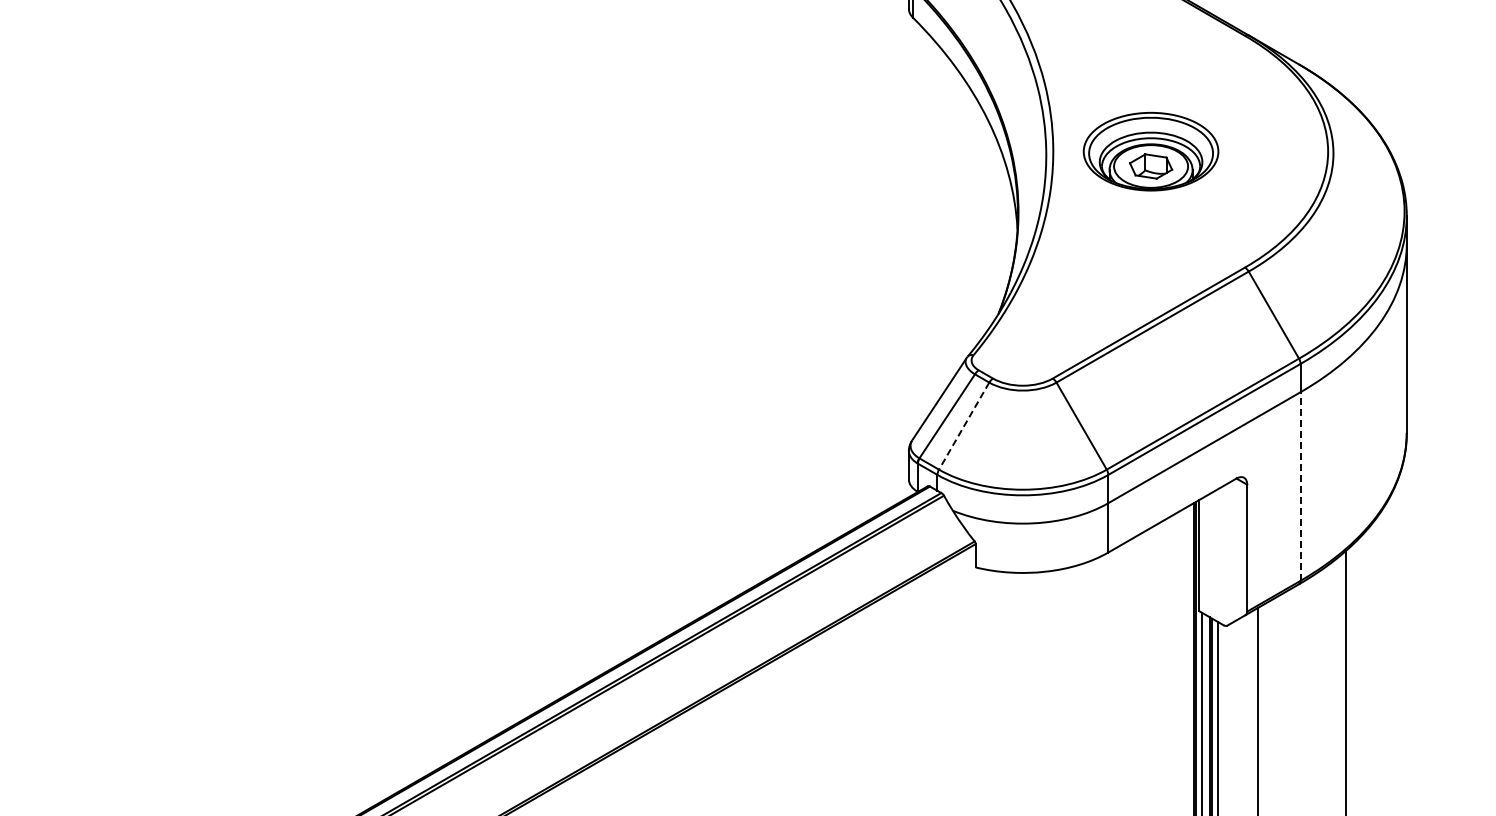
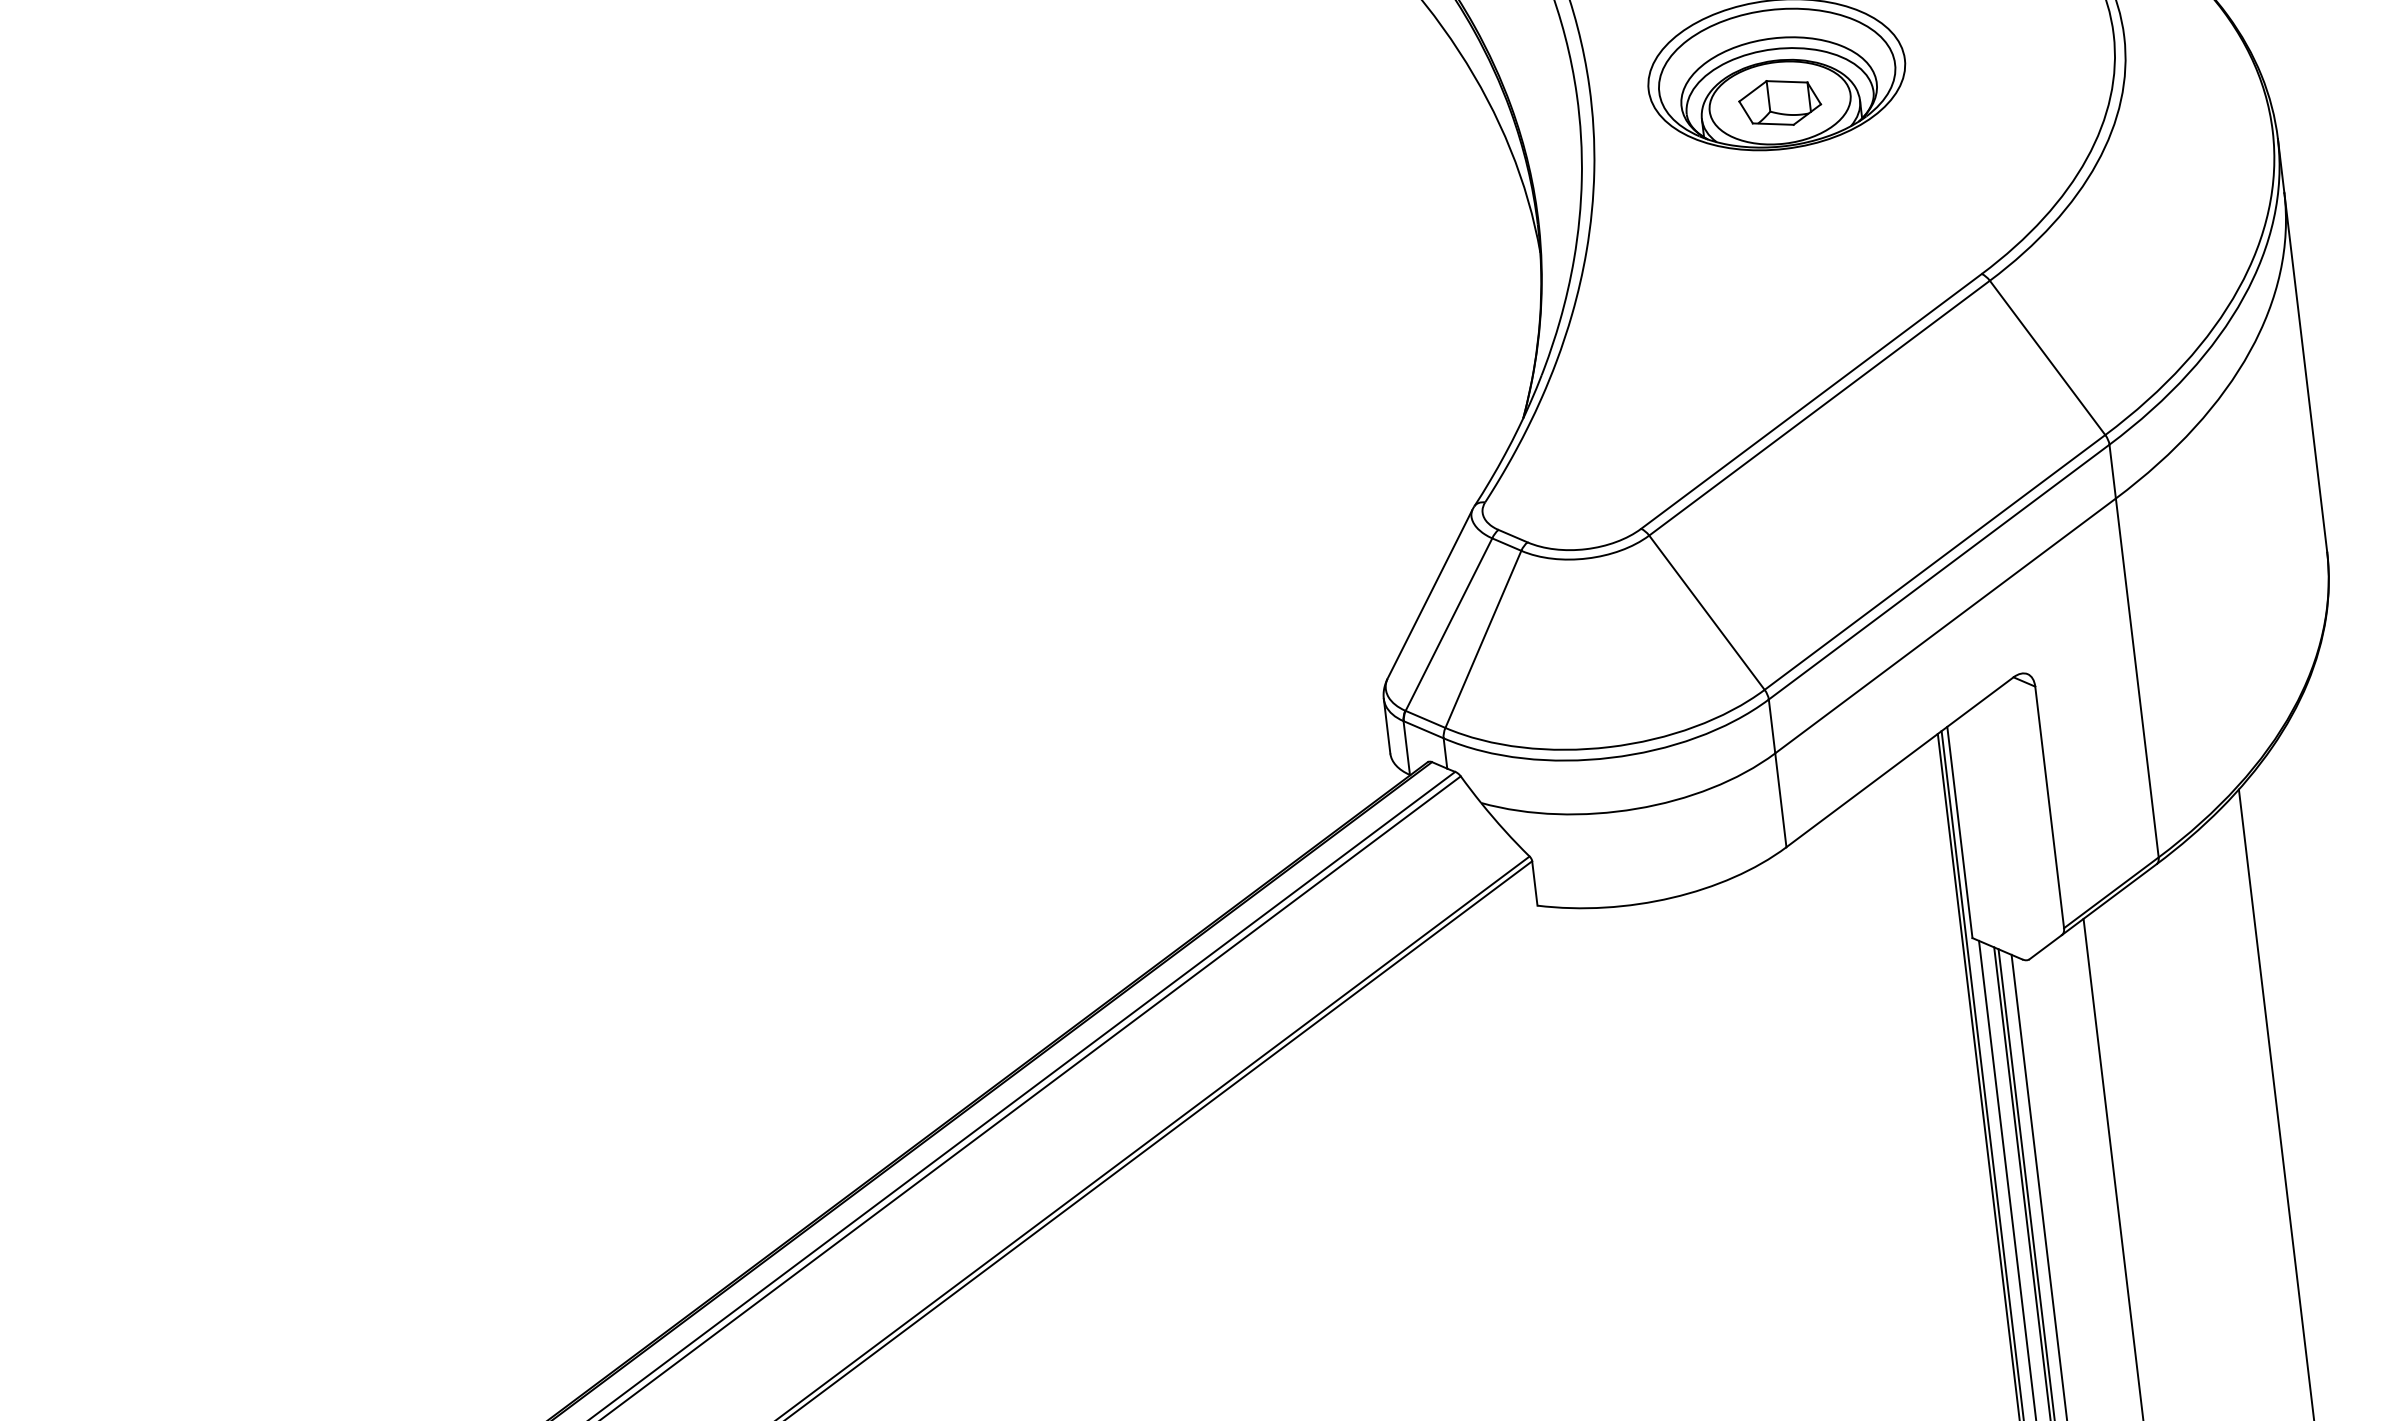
line: (963, 426) -> (1482, 640), dashed -> solid
line: (1300, 486) -> (2137, 677), dashed -> solid

